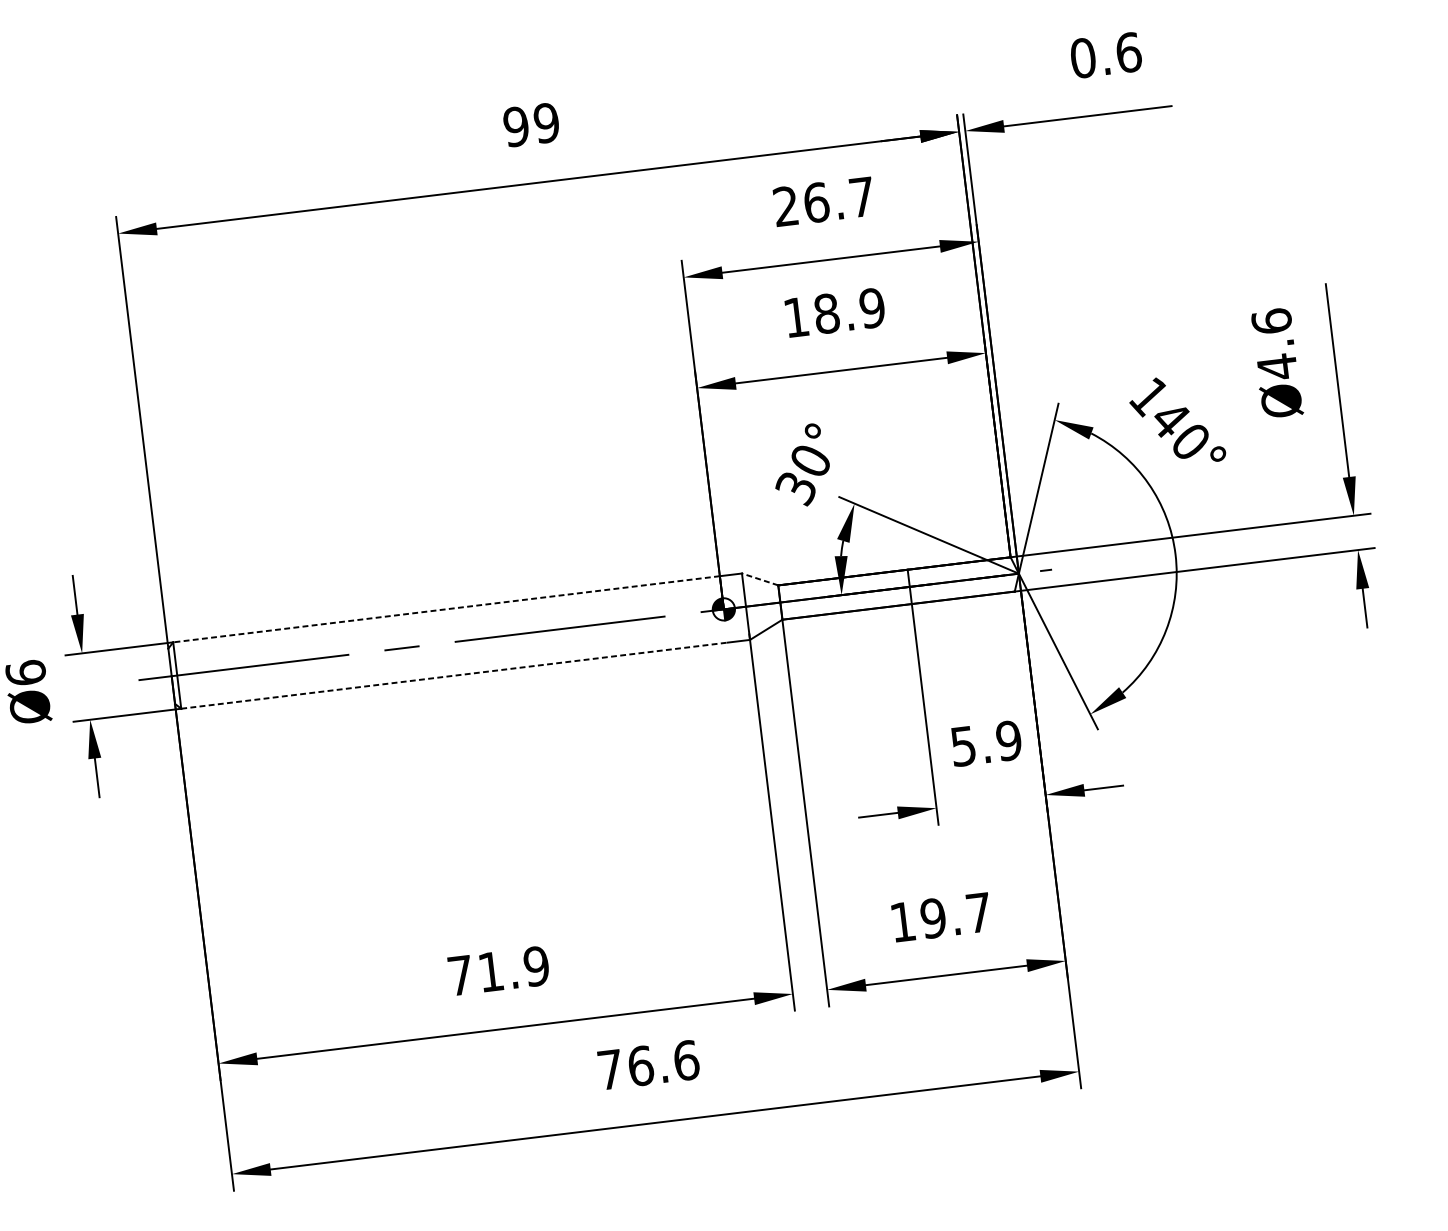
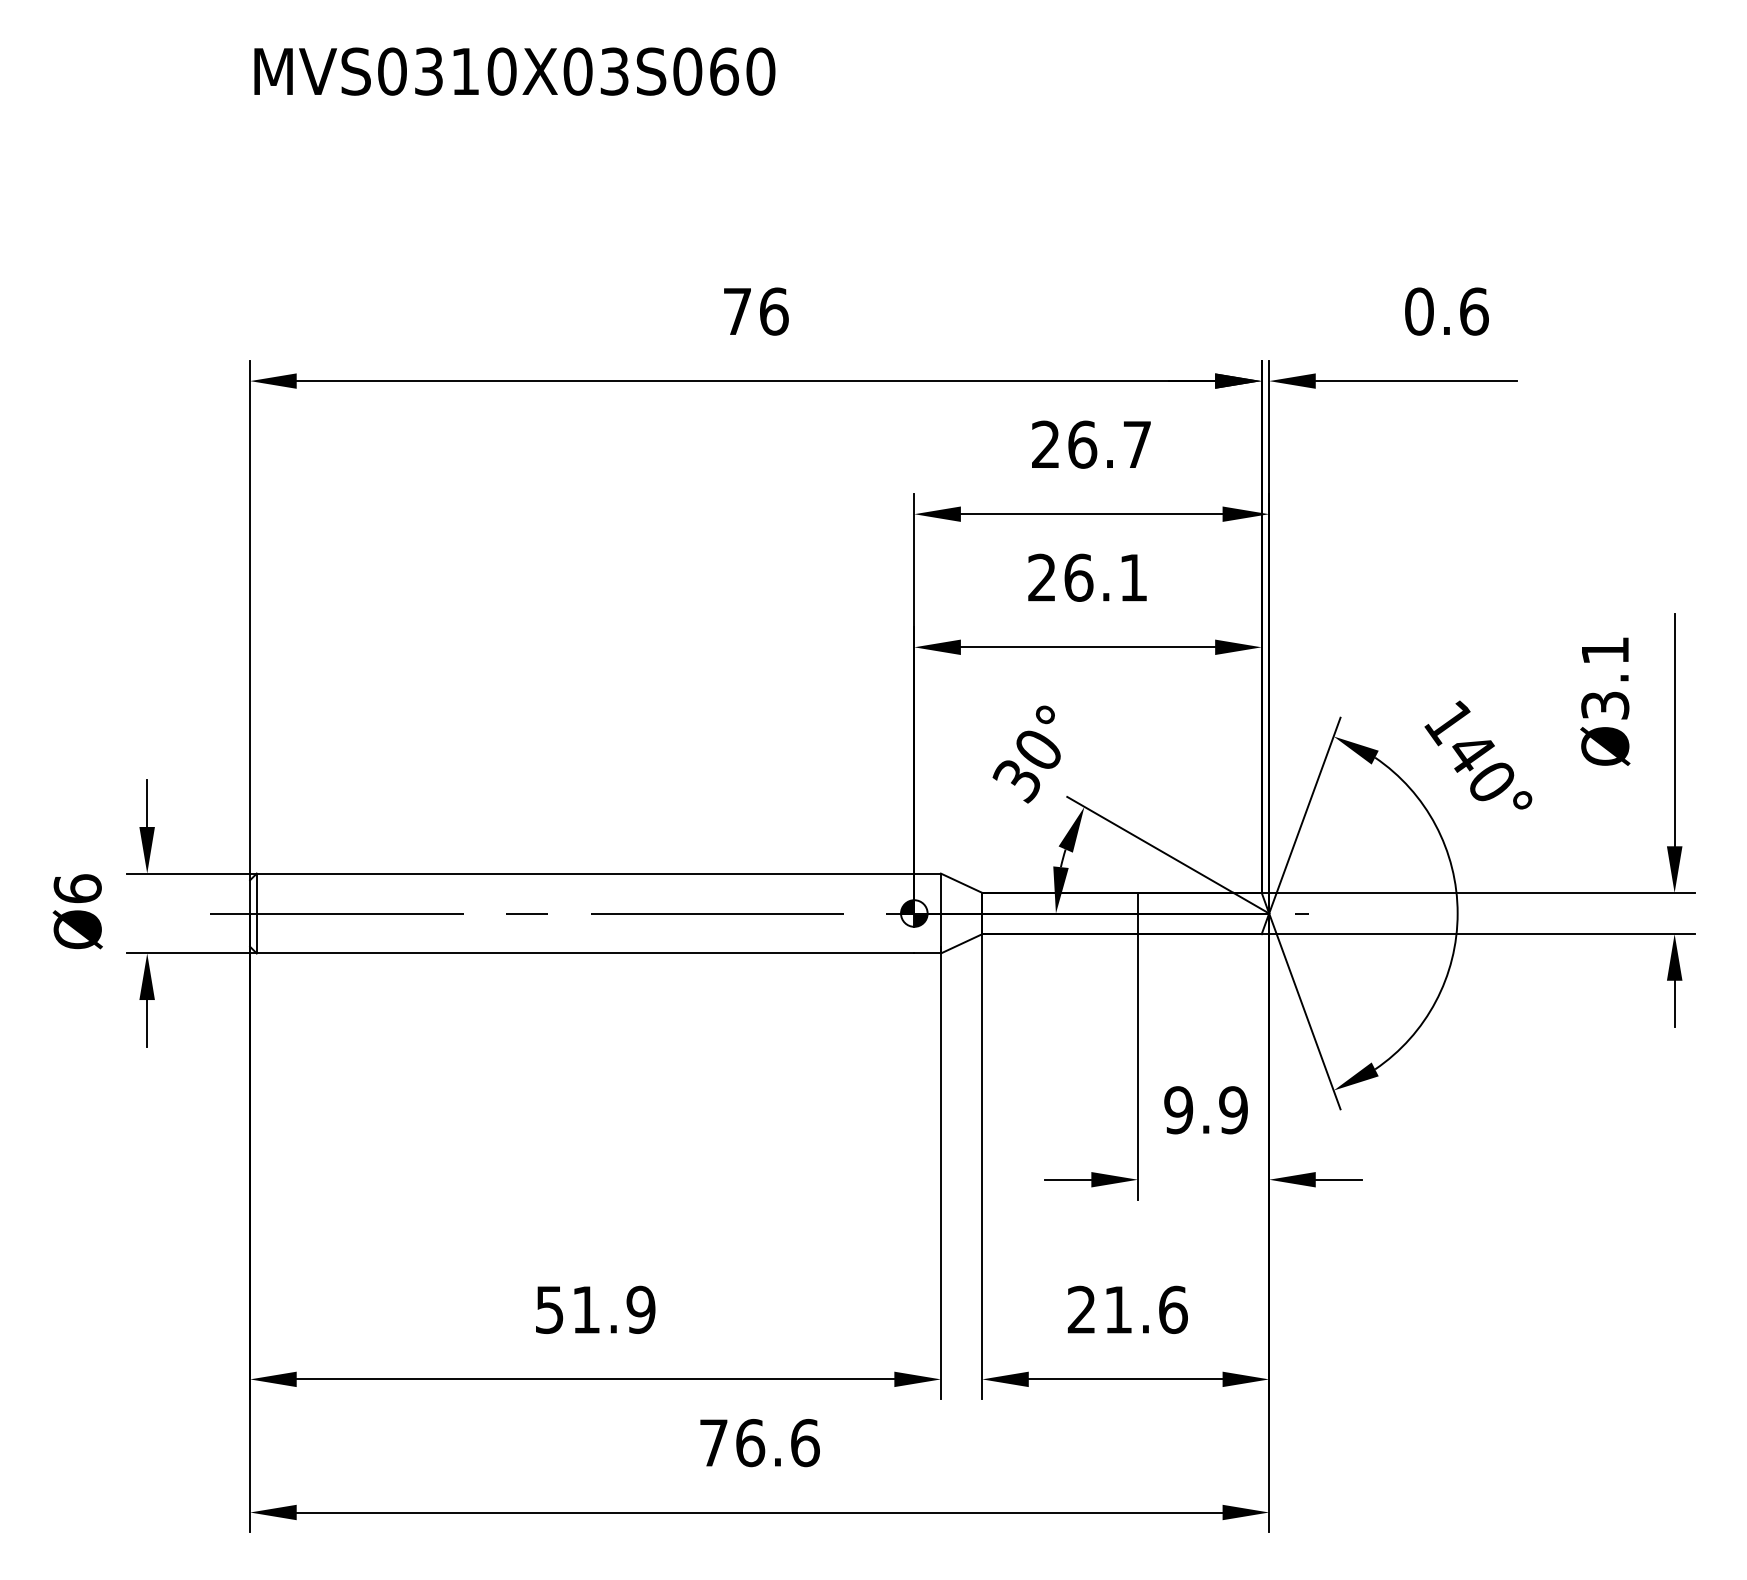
text: (531, 124) -> (755, 311), 99 -> 76
text: (834, 312) -> (1087, 577), 18.9 -> 26.1
text: (1274, 344) -> (1605, 678), Ø4.6 -> Ø3.1
line: (760, 579) -> (961, 883), dashed -> solid
line: (446, 609) -> (585, 873), dashed -> solid
line: (454, 675) -> (585, 953), dashed -> solid
text: (963, 746) -> (1178, 1110), 5.9 -> 9.9
text: (940, 917) -> (1127, 1309), 19.7 -> 21.6
text: (460, 976) -> (549, 1310), 71.9 -> 51.9

